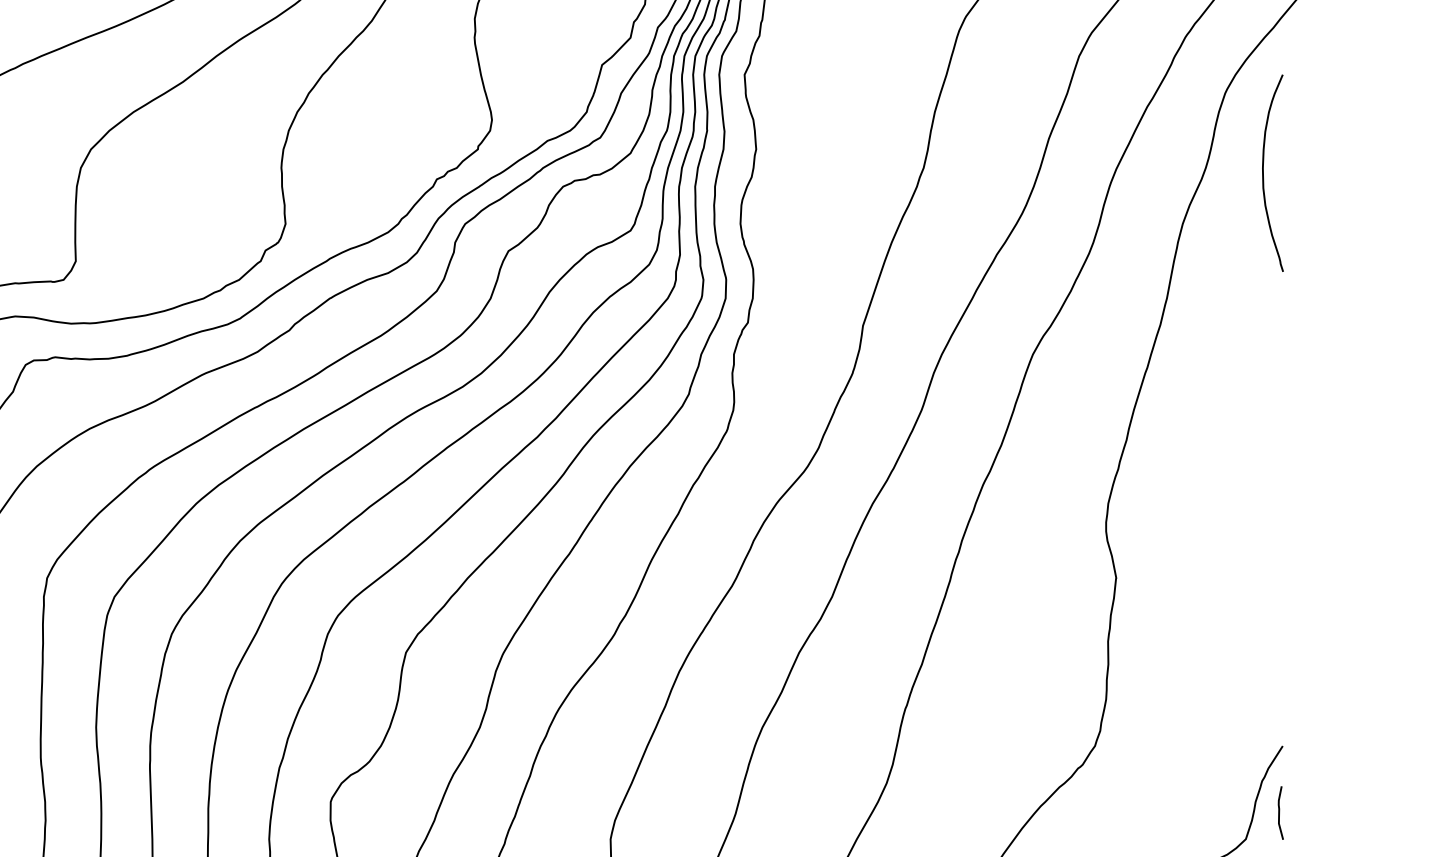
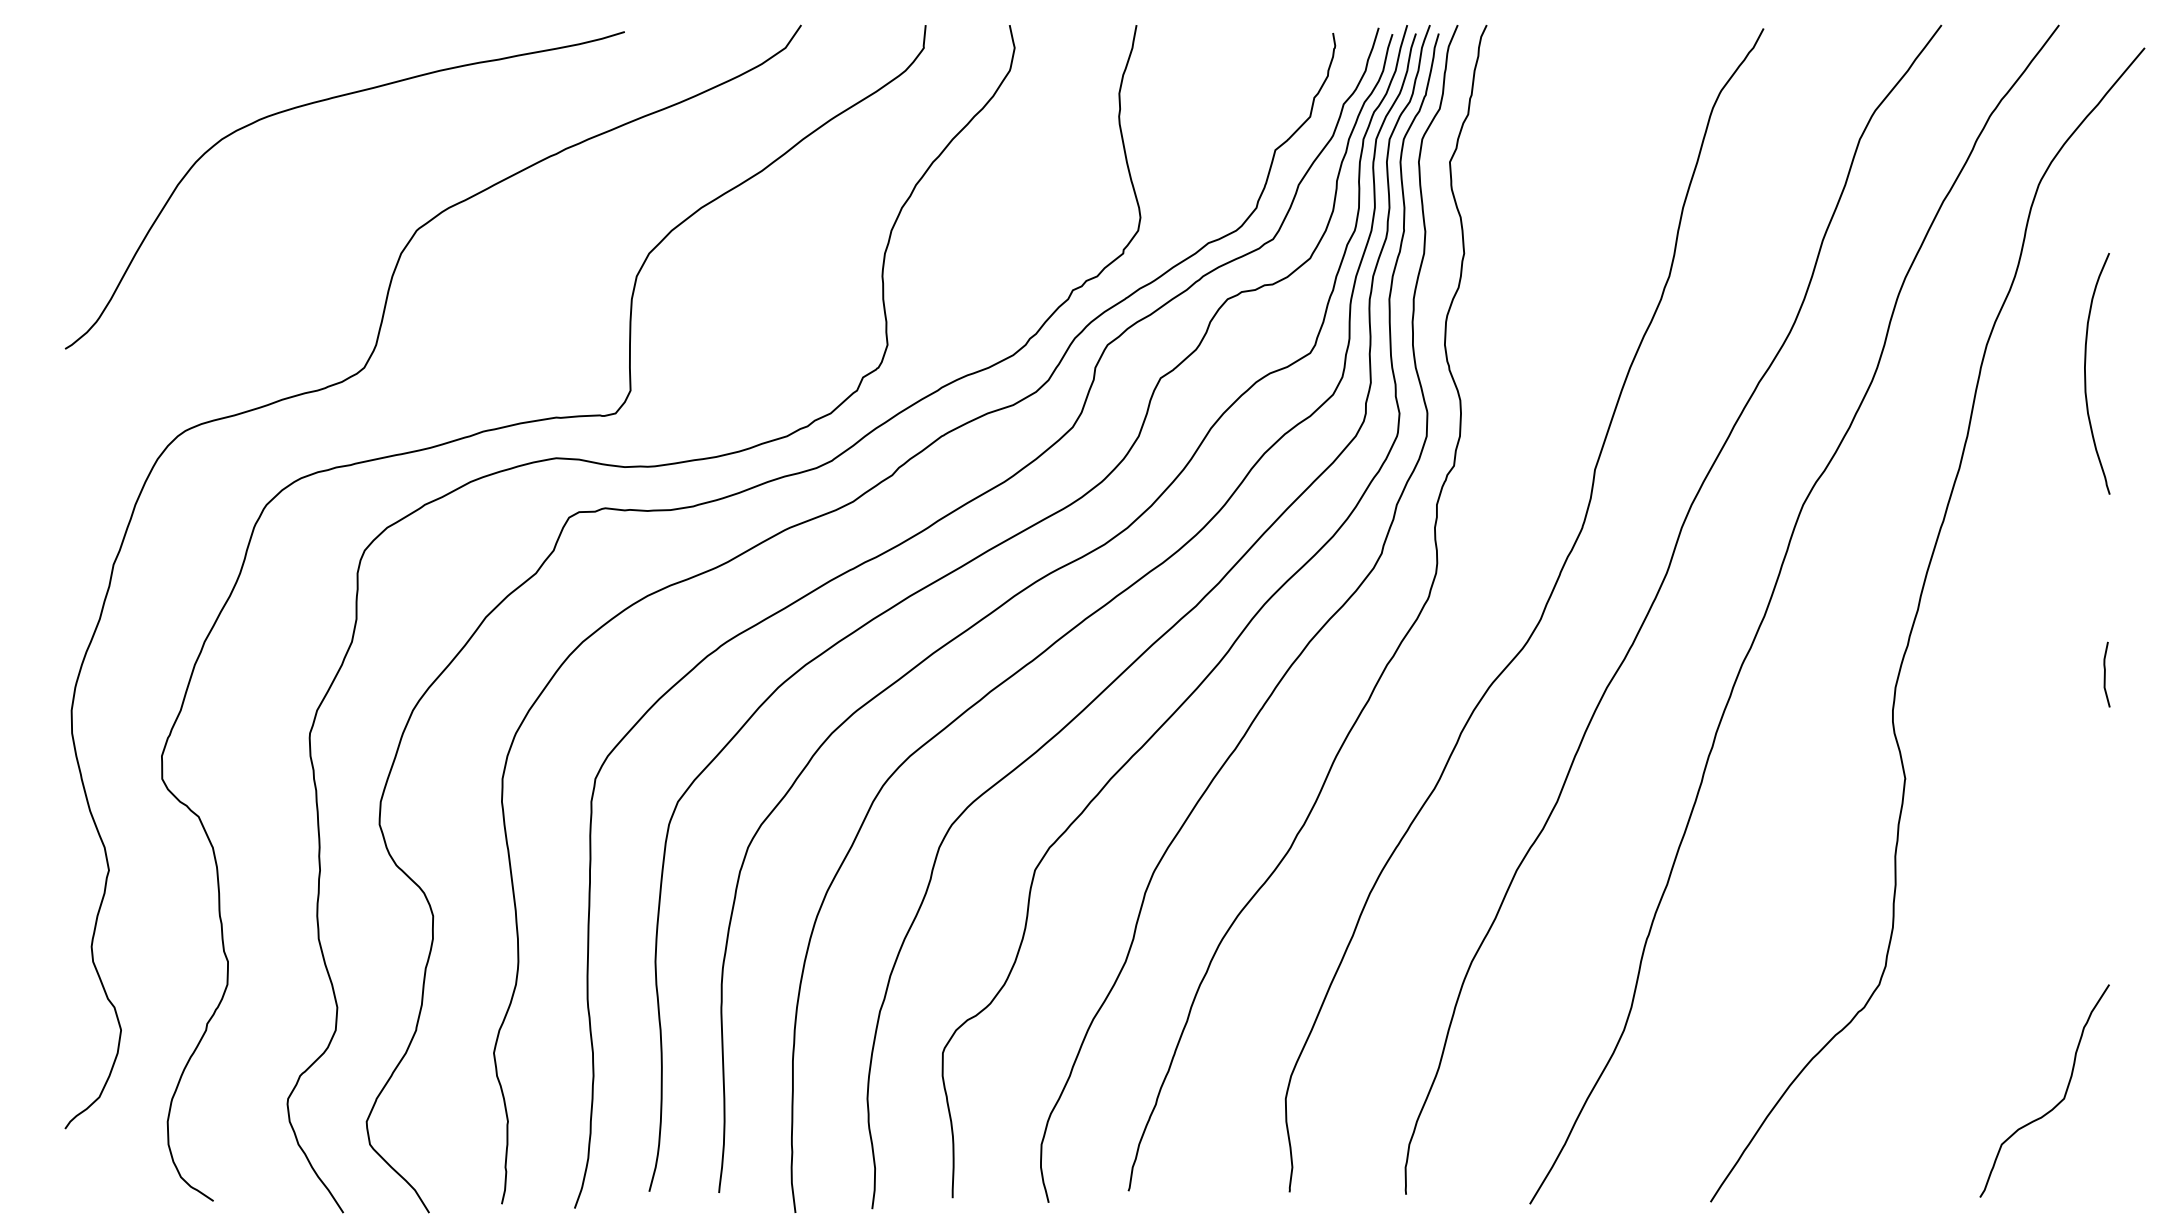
curve: (1264, 176) -> (2086, 377), moved
curve: (1279, 812) -> (2105, 674), moved

